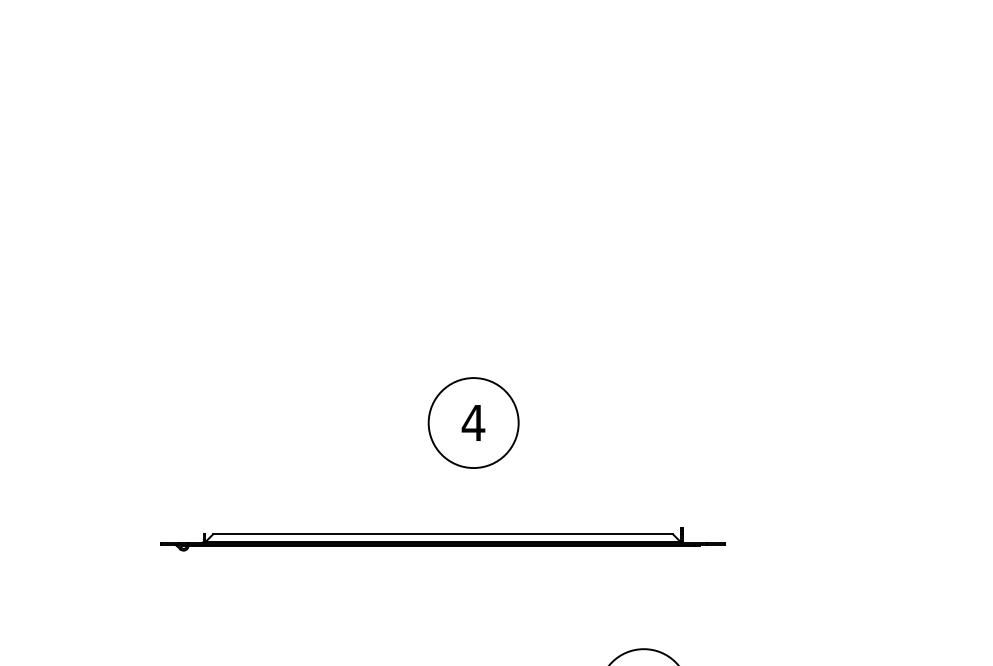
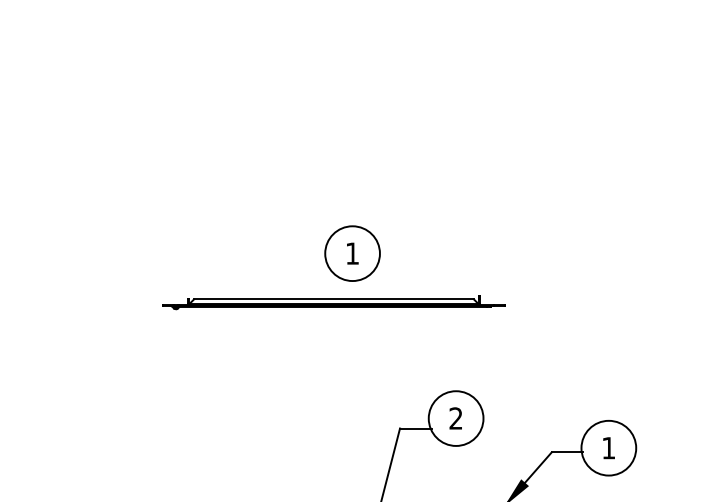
text: (473, 422) -> (352, 253), 4 -> 1
part: (442, 539) -> (333, 302), moved

